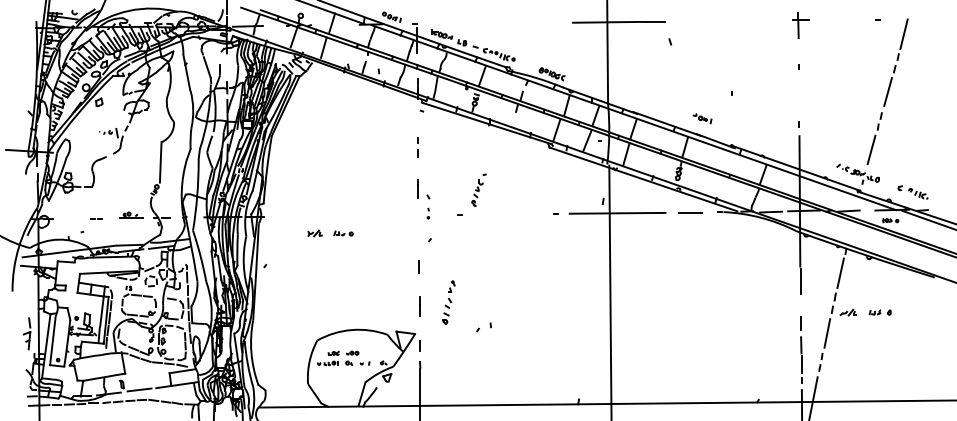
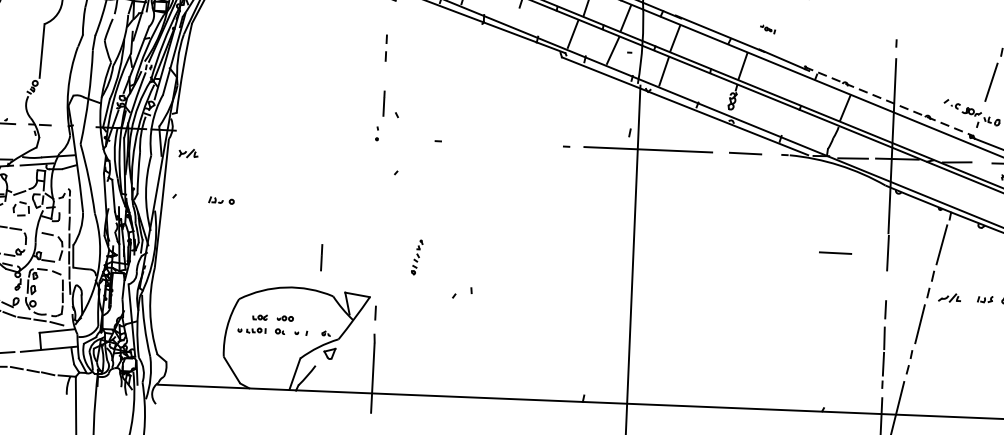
part: (702, 118) -> (767, 28), size x0.6
line: (796, 168) -> (890, 102), solid -> dashed
part: (478, 189) -> (464, 108), removed
part: (428, 213) -> (377, 133), moved
part: (314, 233) -> (187, 153), moved
part: (343, 233) -> (221, 200), moved
line: (418, 266) -> (379, 207), removed
line: (761, 283) -> (835, 253), added
part: (448, 302) -> (416, 257), size x0.6
line: (419, 306) -> (321, 257), moved

